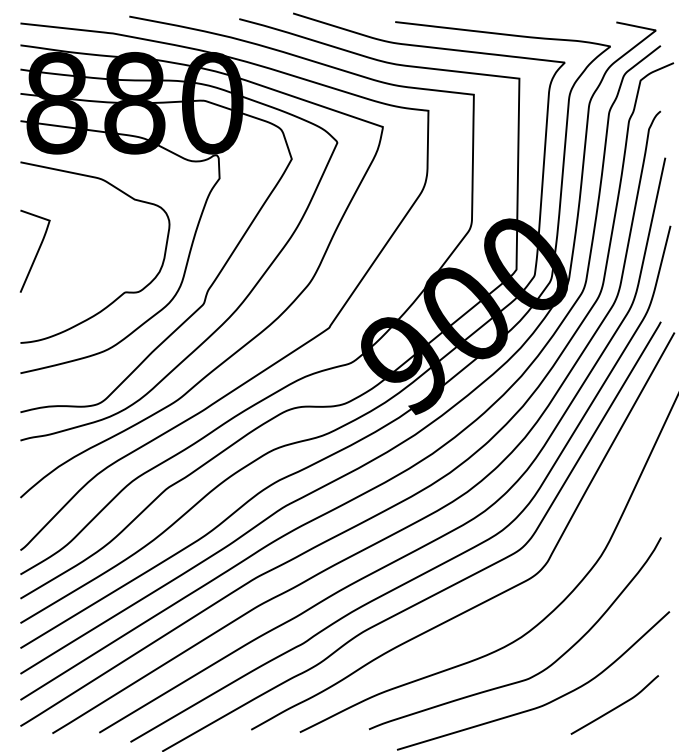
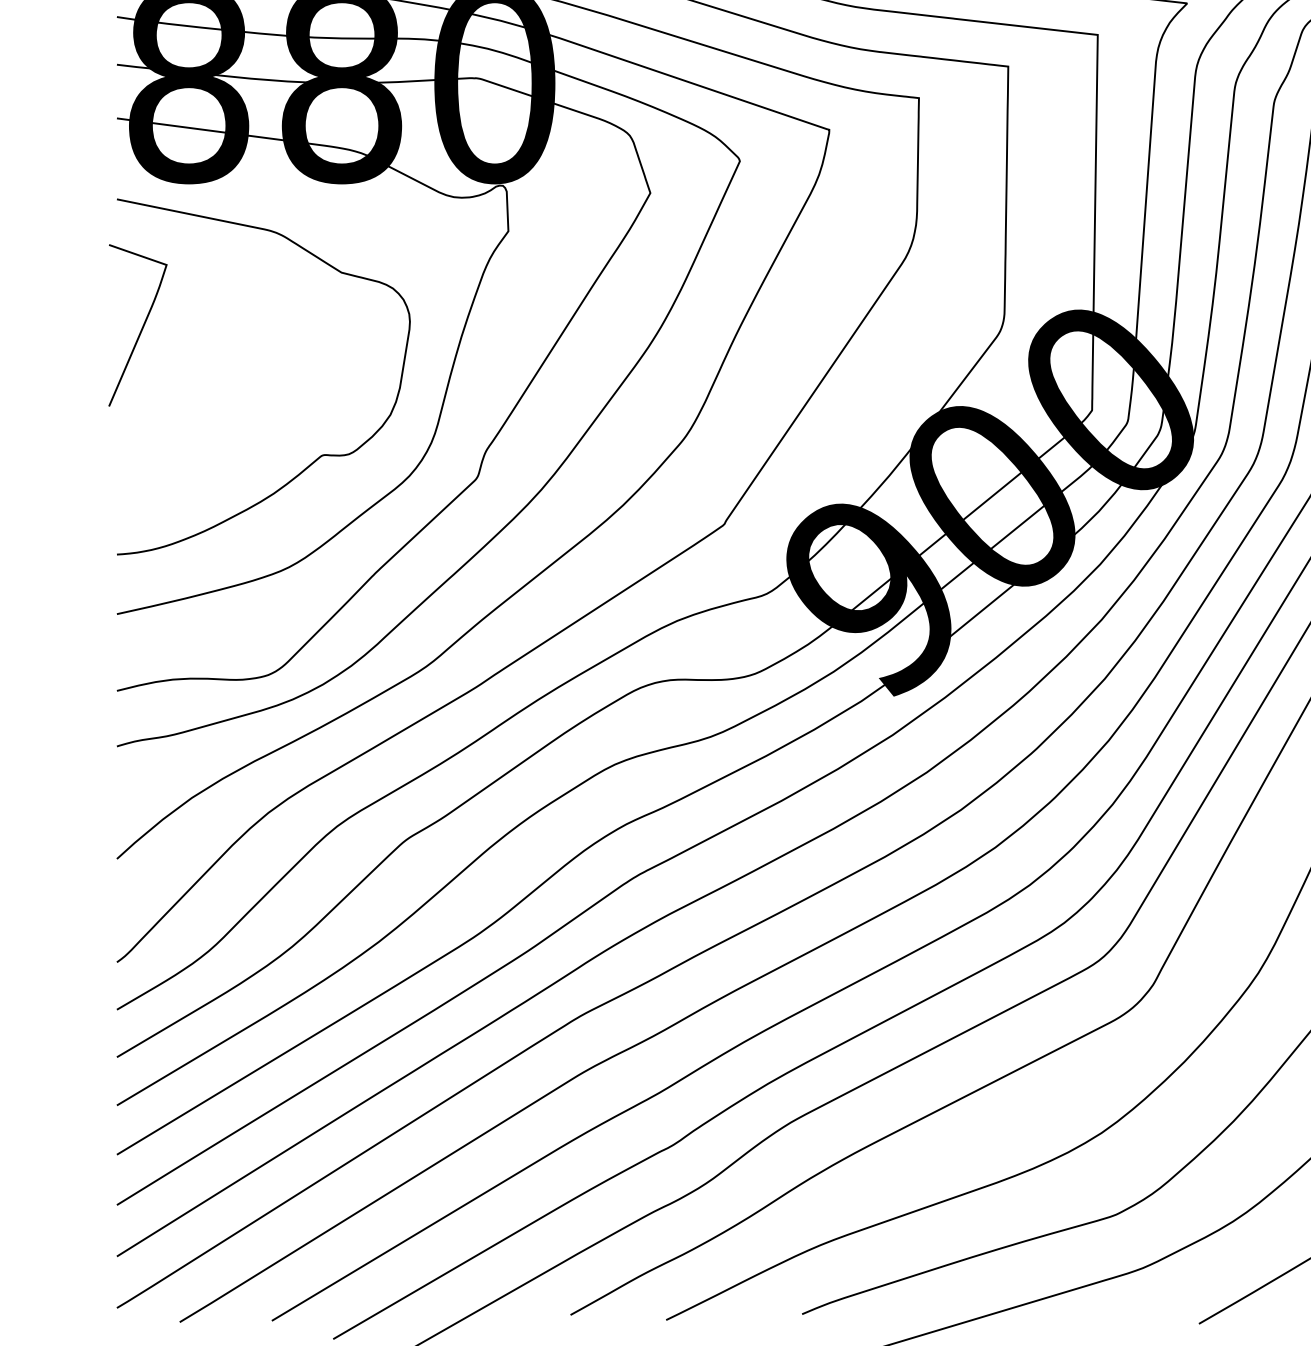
curve: (36, 252) -> (140, 327), moved

